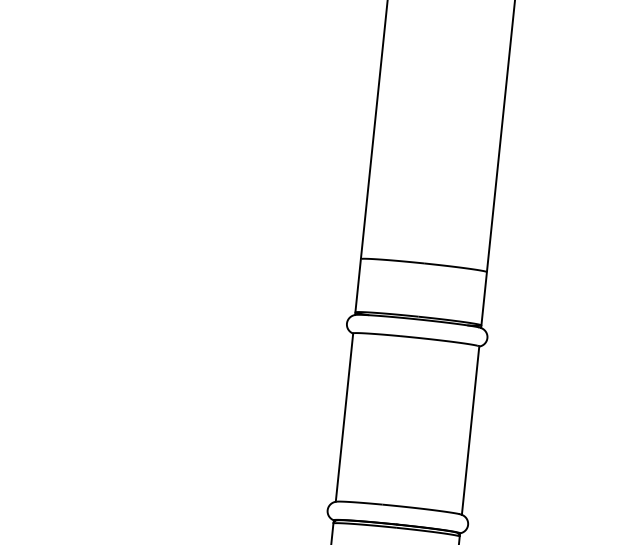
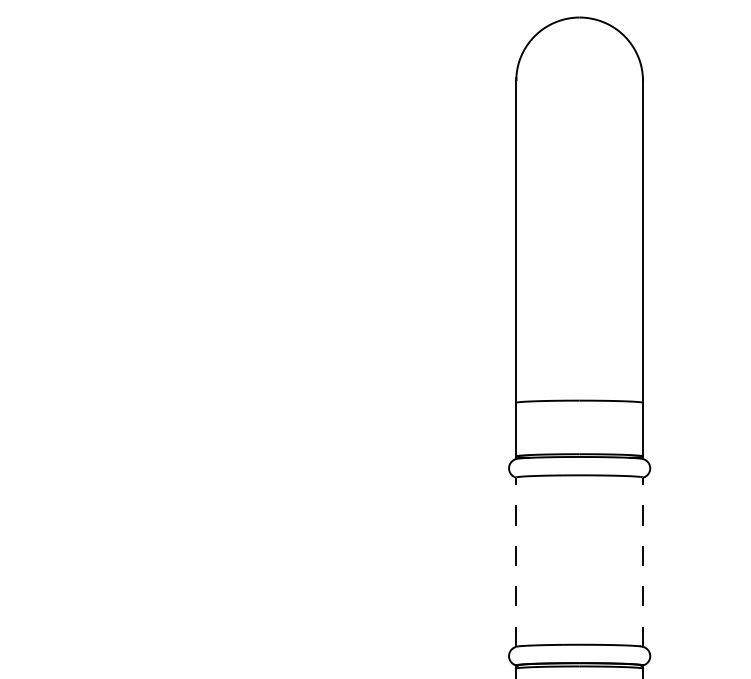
line: (344, 417) -> (516, 562), solid -> dashed
line: (471, 430) -> (643, 562), solid -> dashed

